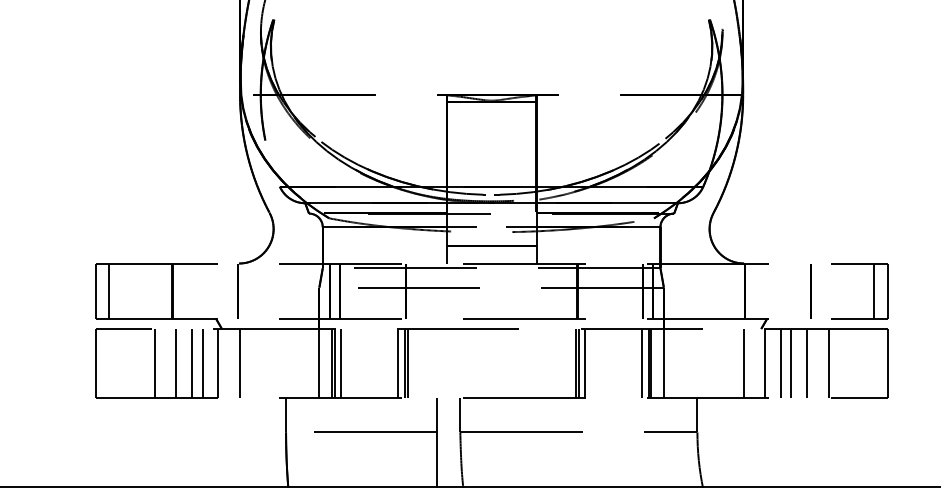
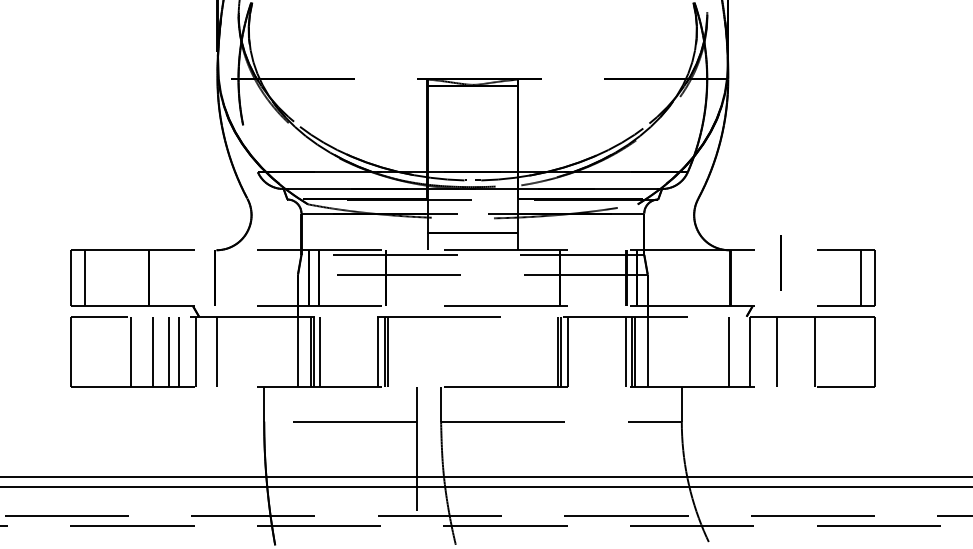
line: (810, 290) -> (780, 262), moved
line: (780, 363) -> (766, 351), removed
line: (807, 363) -> (793, 351), removed

